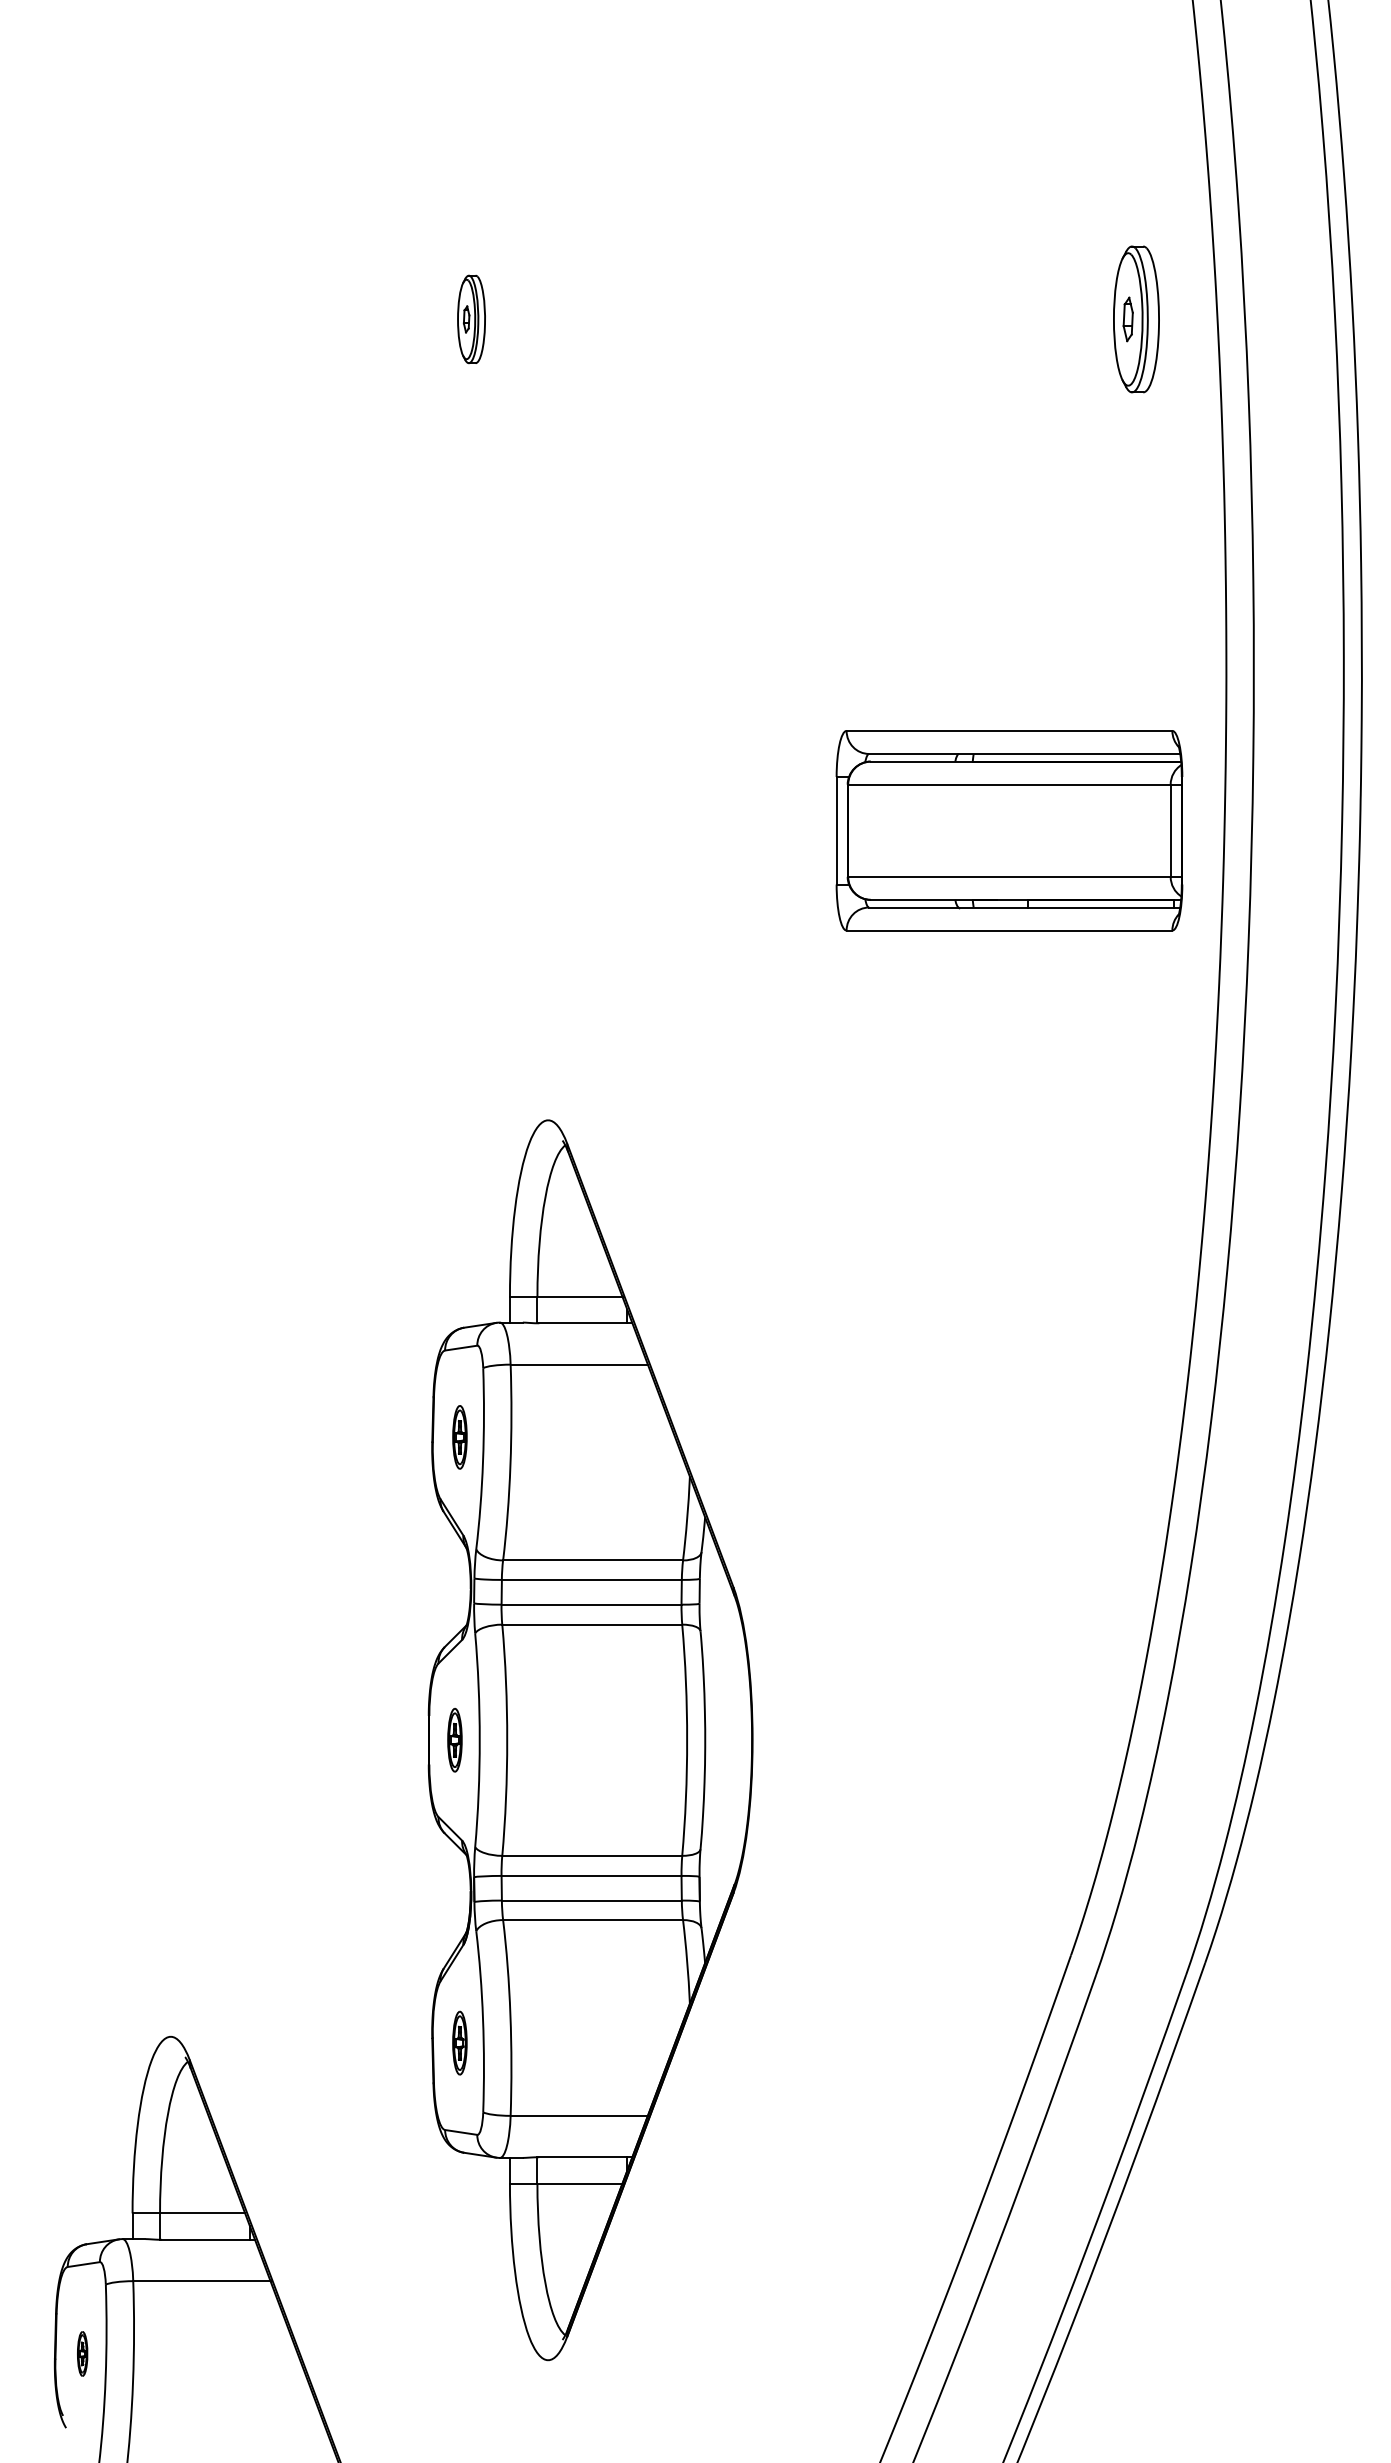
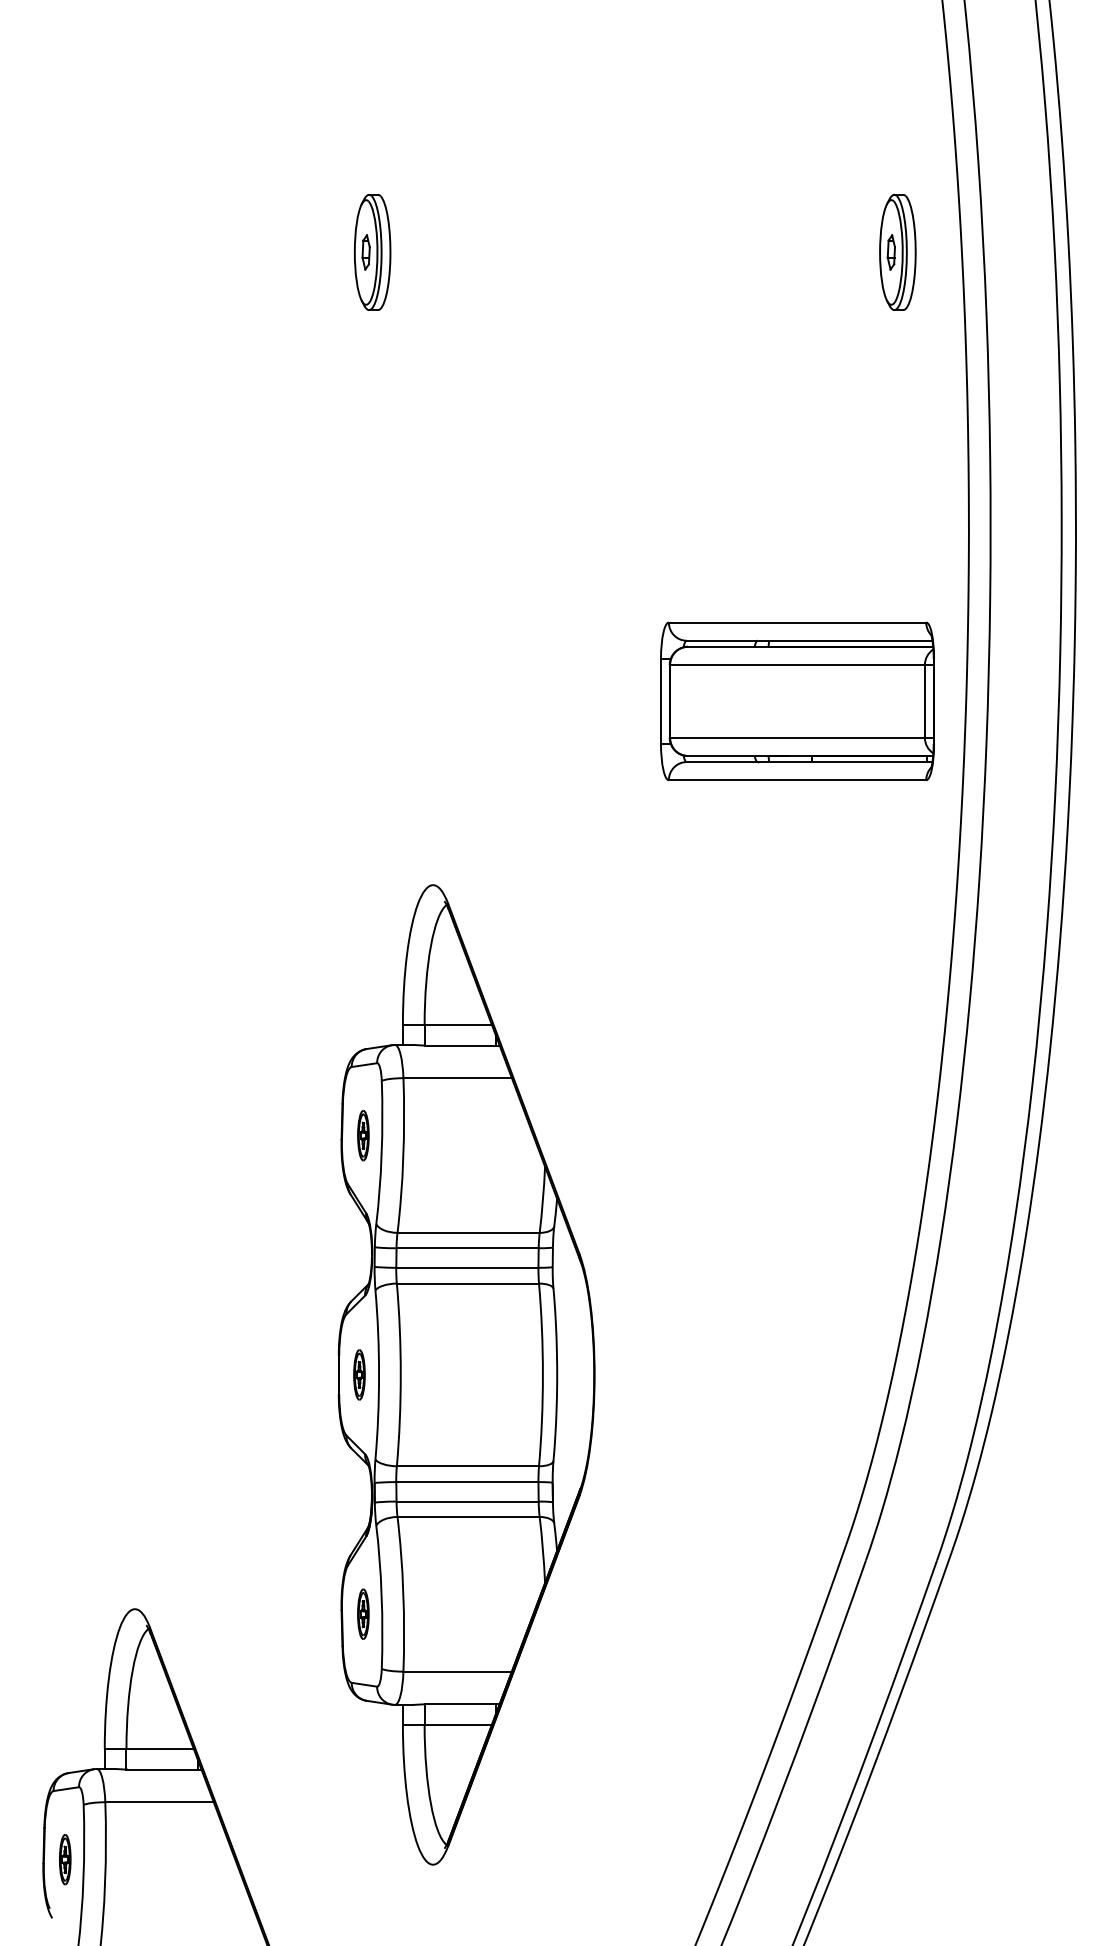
part: (471, 319) -> (372, 252), size x1.67
part: (1009, 830) -> (797, 701), moved
part: (82, 2353) -> (65, 1859), size x1.43

